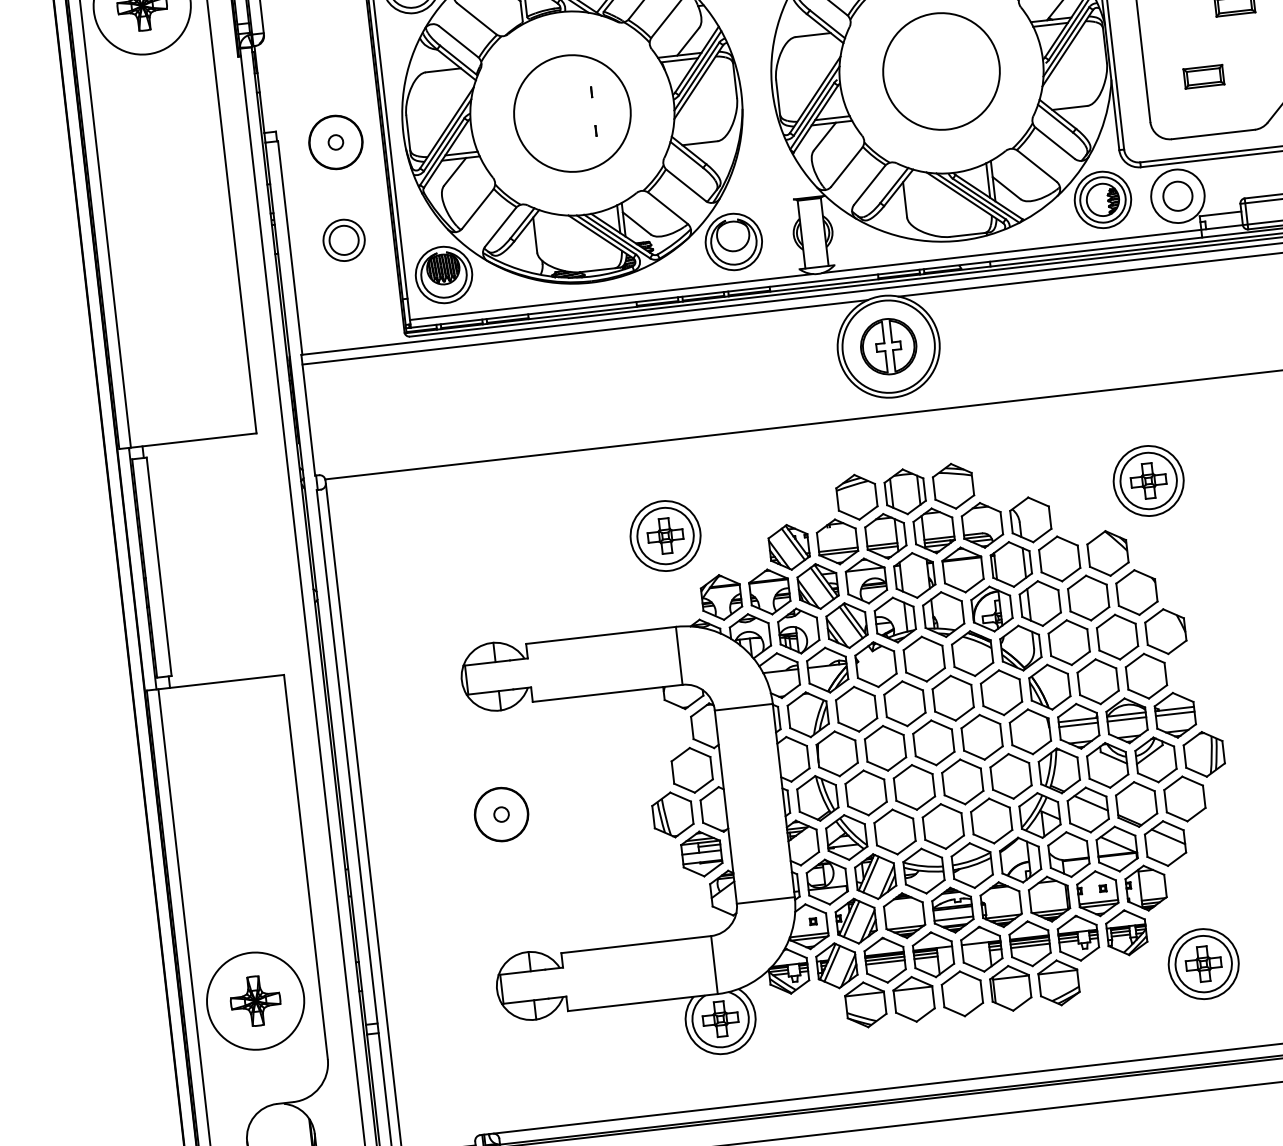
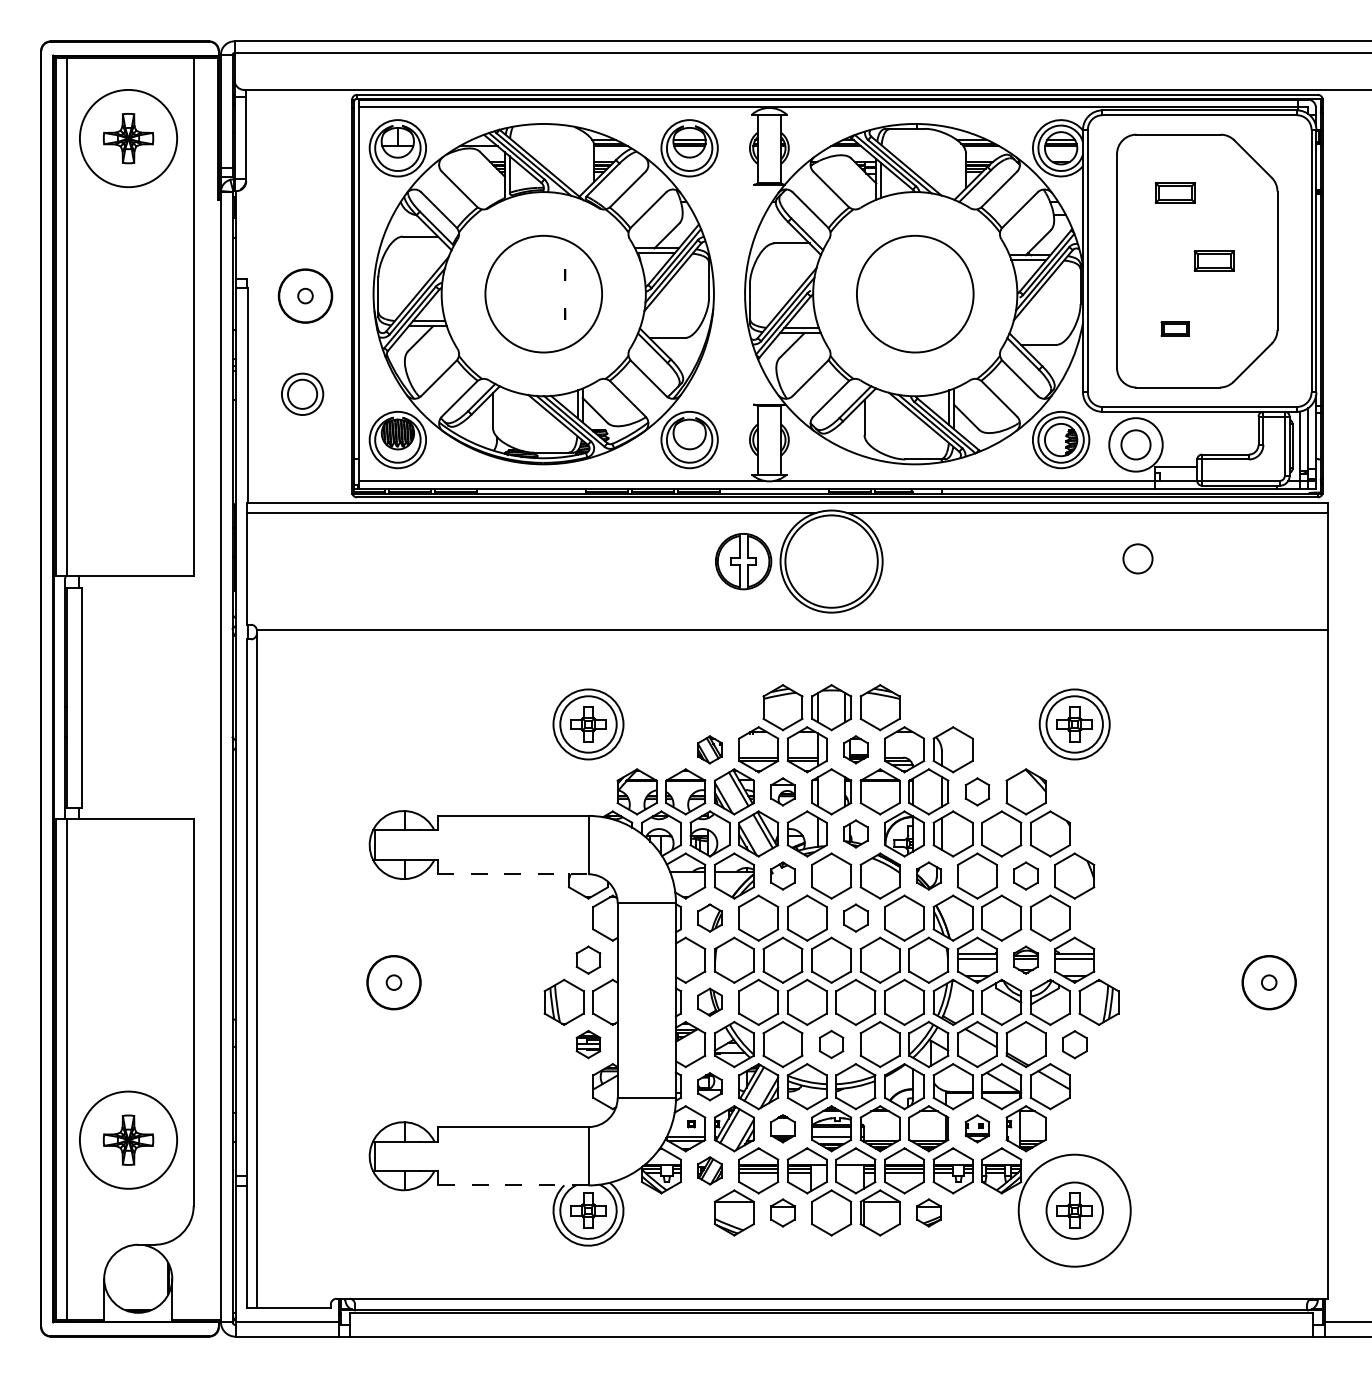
part: (1202, 76) -> (1174, 328), size x0.7
circle: (1192, 308) -> (1137, 558), added
part: (888, 346) -> (743, 561), moved
part: (933, 530) -> (855, 749), size x0.6
part: (788, 547) -> (709, 749), size x0.6
part: (1059, 558) -> (977, 791), size x0.6
part: (865, 580) -> (782, 791), size x0.6
part: (943, 614) -> (855, 833), size x0.6
part: (1116, 636) -> (1025, 875), size x0.6
part: (1020, 647) -> (928, 875), size x0.6
part: (875, 664) -> (782, 875), size x0.6
line: (608, 693) -> (513, 874), solid -> dashed
part: (952, 697) -> (855, 917), size x0.6
part: (807, 714) -> (709, 917), size x0.6
part: (1126, 720) -> (1025, 959), size x0.6
part: (692, 769) -> (588, 959), size x0.6
part: (817, 797) -> (709, 1001), size x0.6
part: (1184, 798) -> (1074, 1044), size x0.6
part: (943, 826) -> (831, 1044), size x0.6
part: (701, 854) -> (588, 1044), size x0.6
part: (826, 882) -> (709, 1086), size x0.6
part: (1097, 893) -> (977, 1128), size x0.6
part: (904, 915) -> (782, 1128), size x0.6
circle: (1203, 963) -> (1074, 1210), size x1.6
part: (836, 965) -> (709, 1170), size x0.6
part: (1058, 982) -> (928, 1212), size x0.6
part: (913, 998) -> (782, 1212), size x0.6
line: (642, 1002) -> (512, 1185), solid -> dashed

